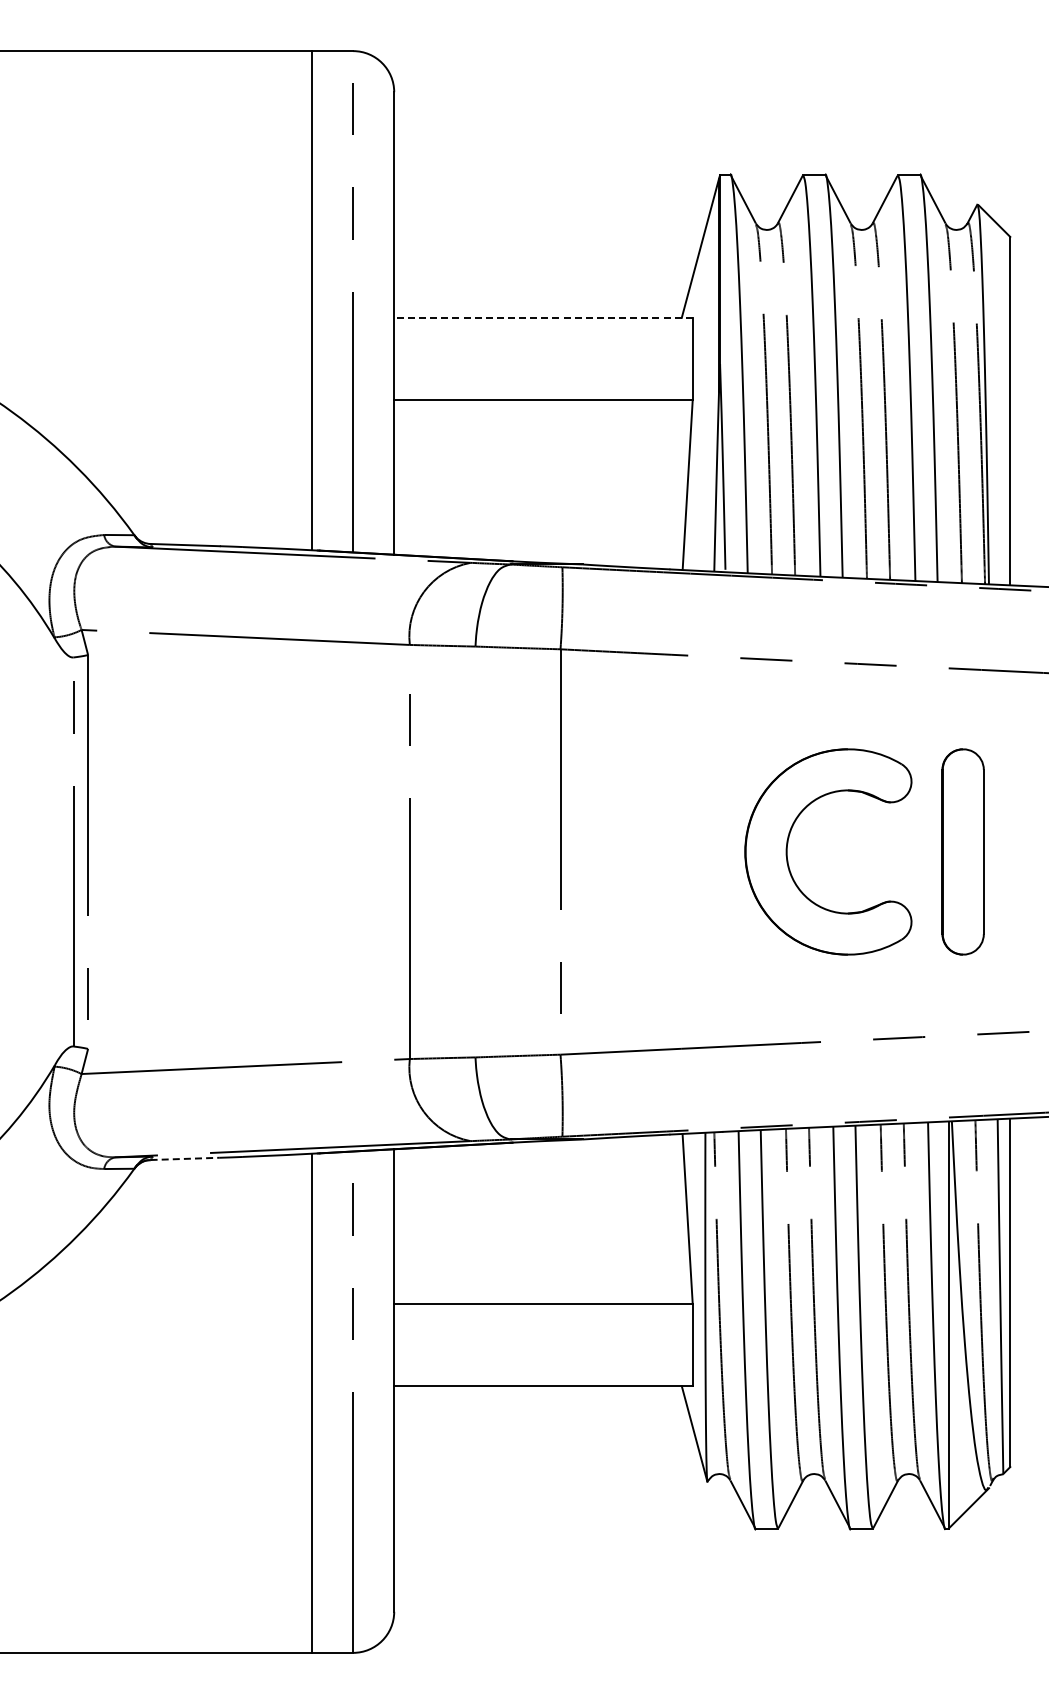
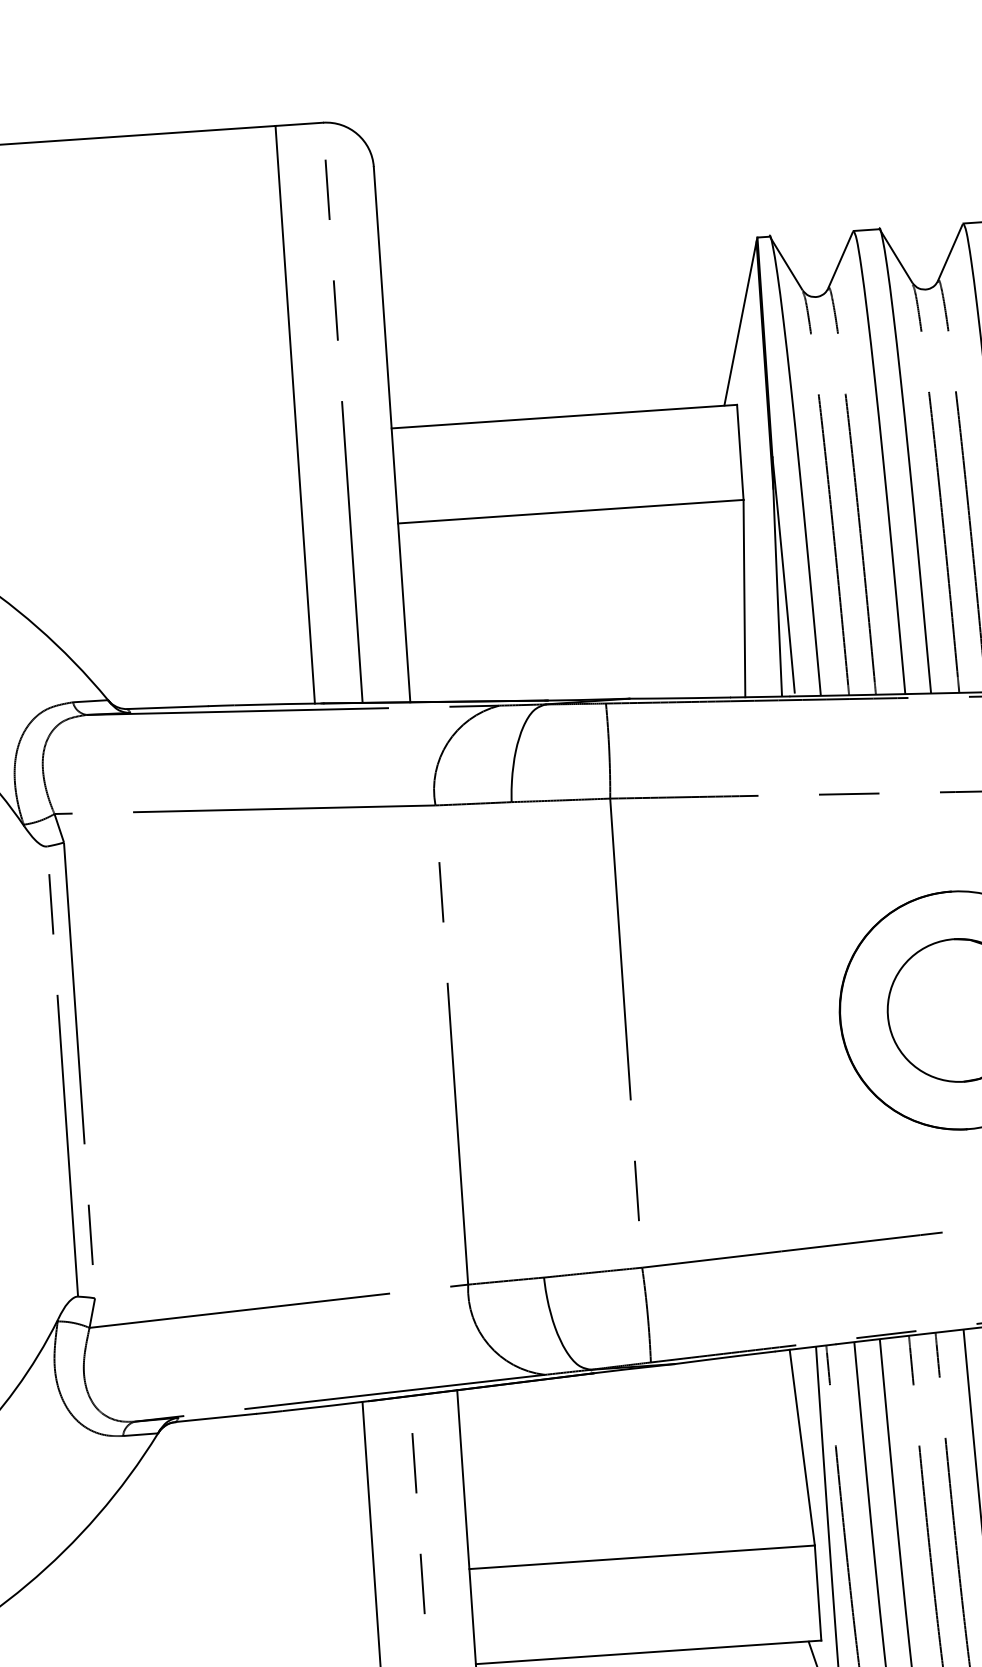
line: (542, 318) -> (563, 417), dashed -> solid
line: (185, 1158) -> (216, 1417), dashed -> solid

